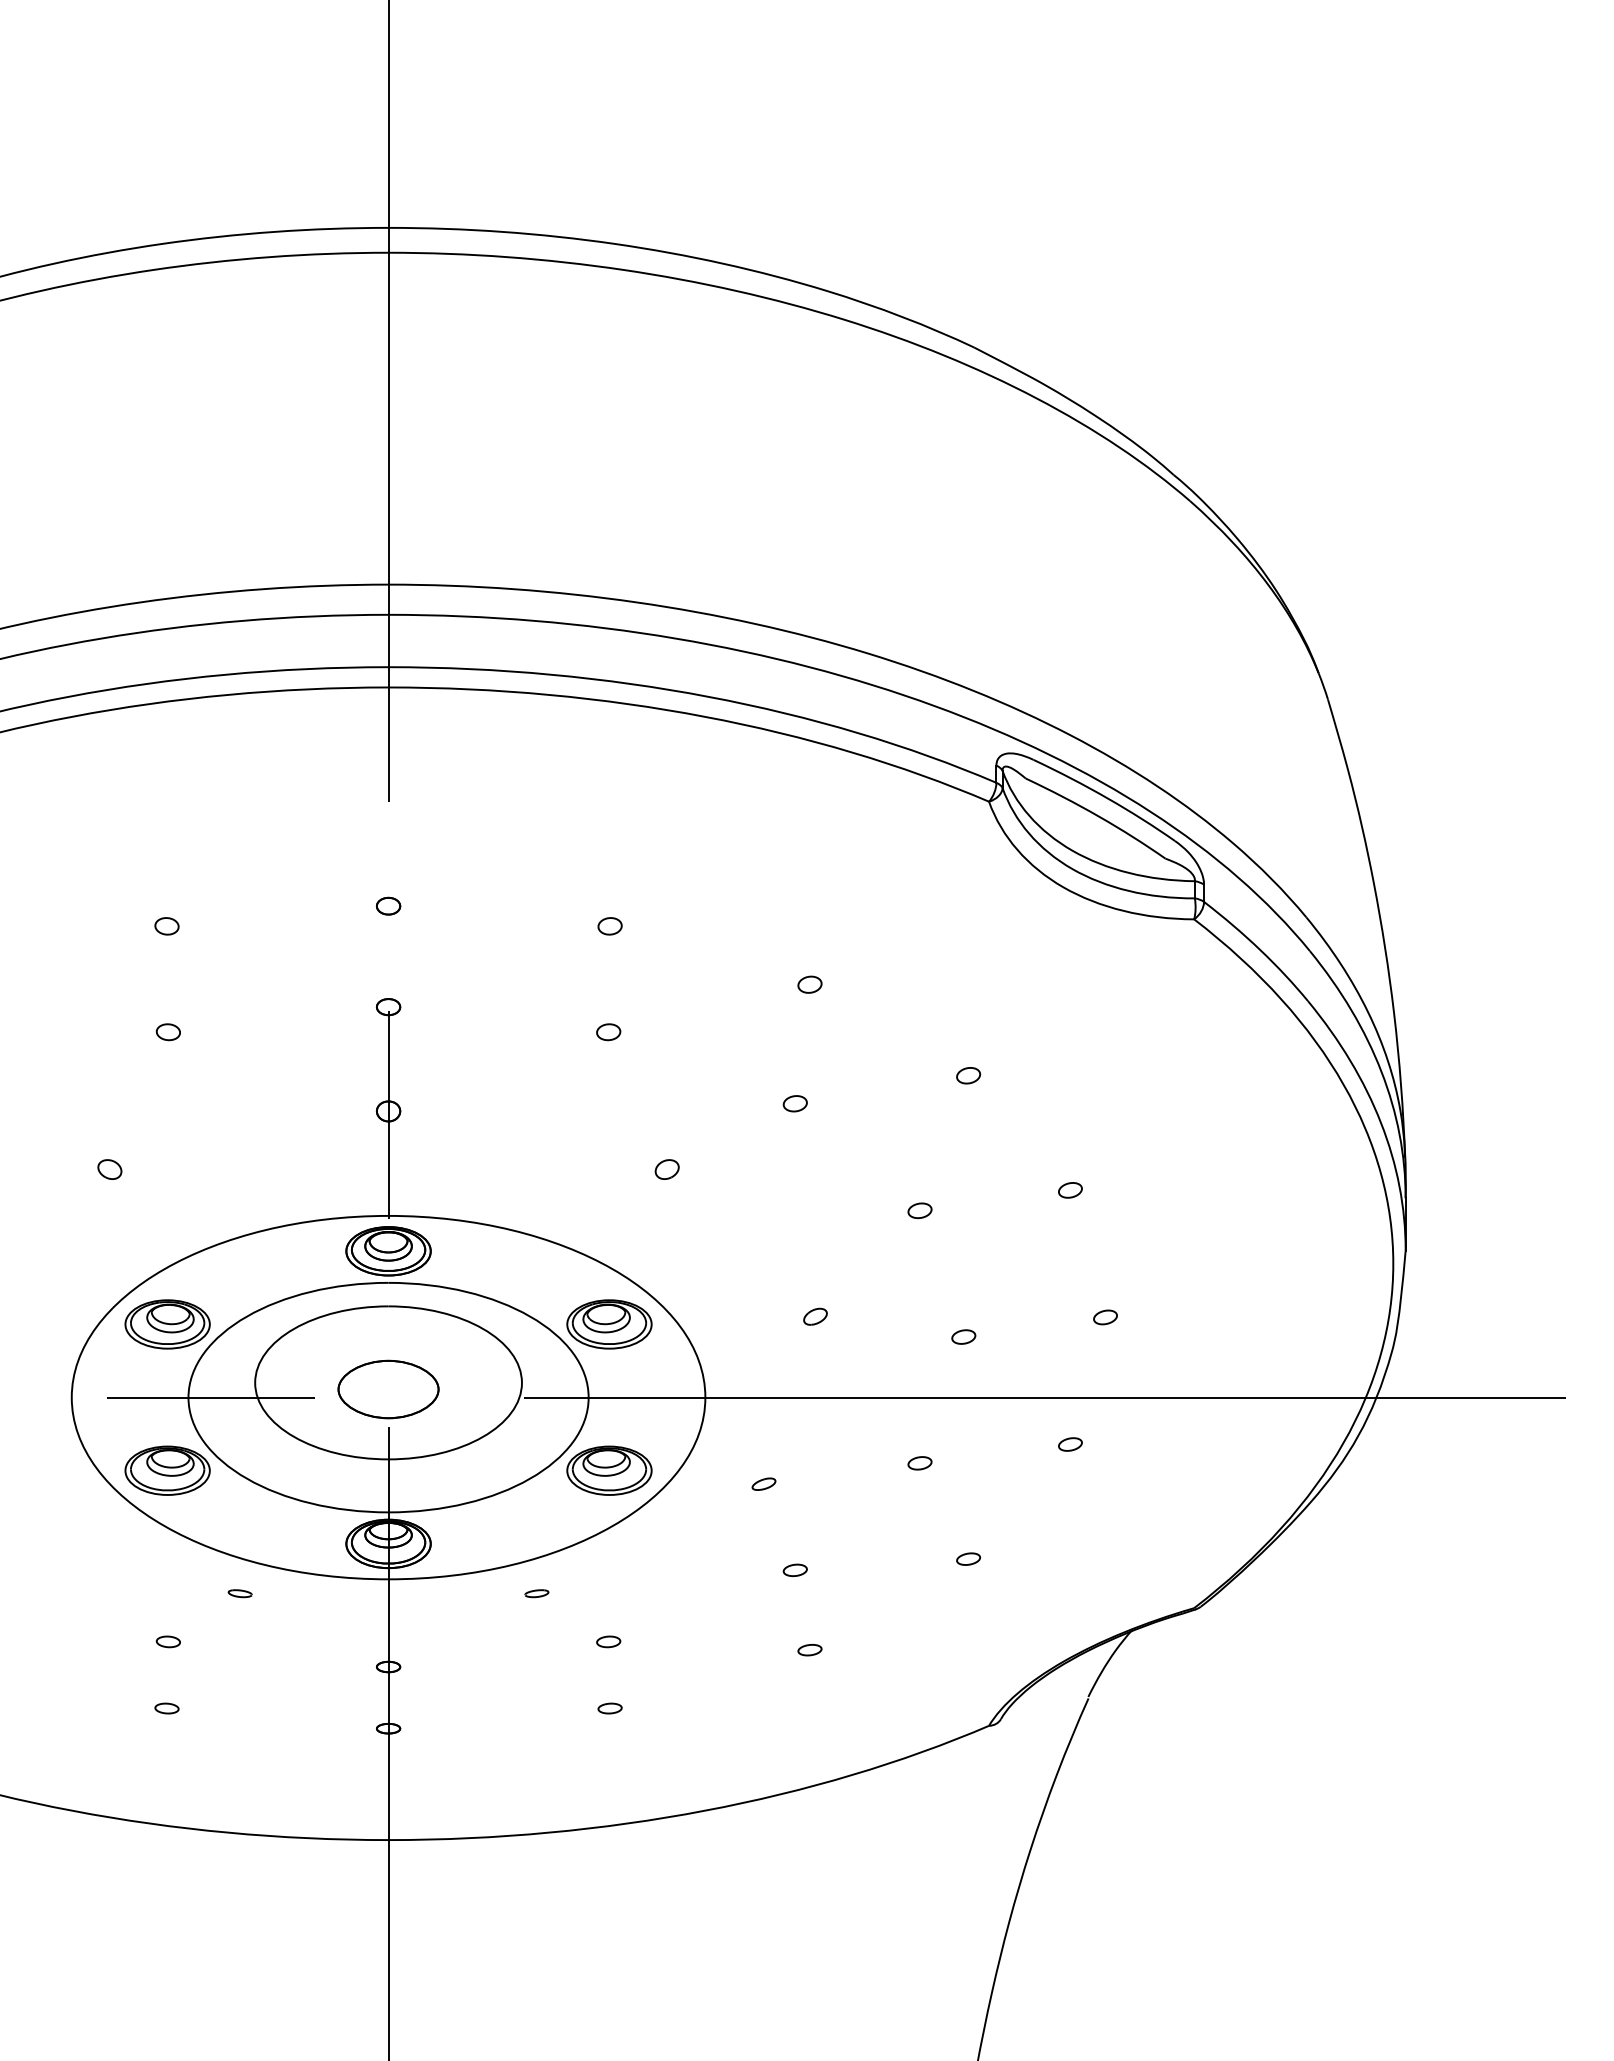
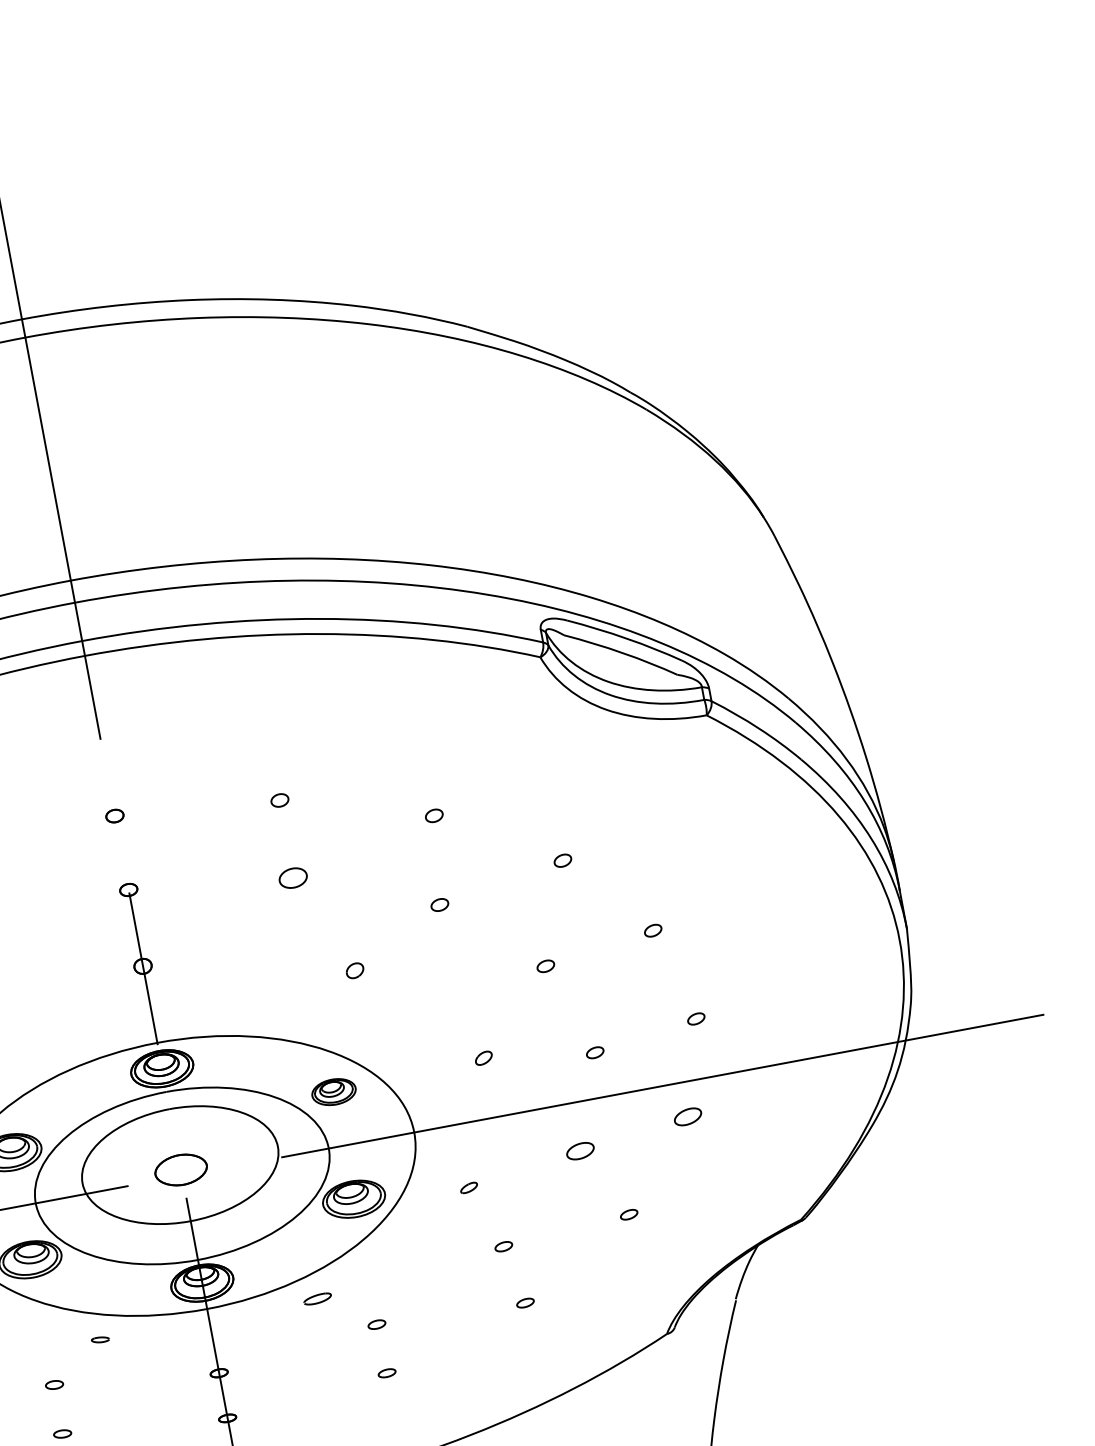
part: (608, 1032) -> (293, 878), size x1.6
part: (609, 1324) -> (334, 1092), size x0.7
part: (388, 1389) -> (181, 1170), size x0.7
part: (1070, 1444) -> (688, 1116), size x1.6
part: (919, 1463) -> (580, 1151), size x1.6
part: (536, 1593) -> (317, 1299), size x1.6

